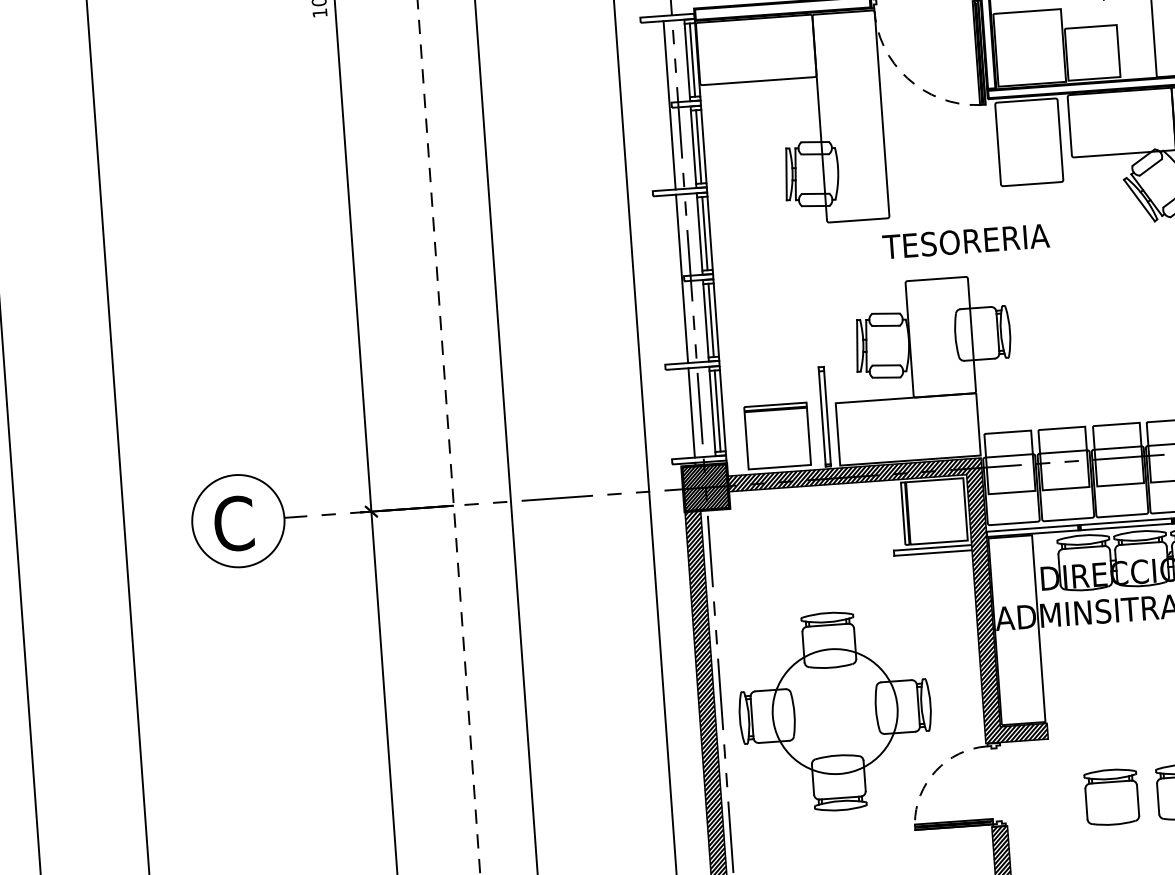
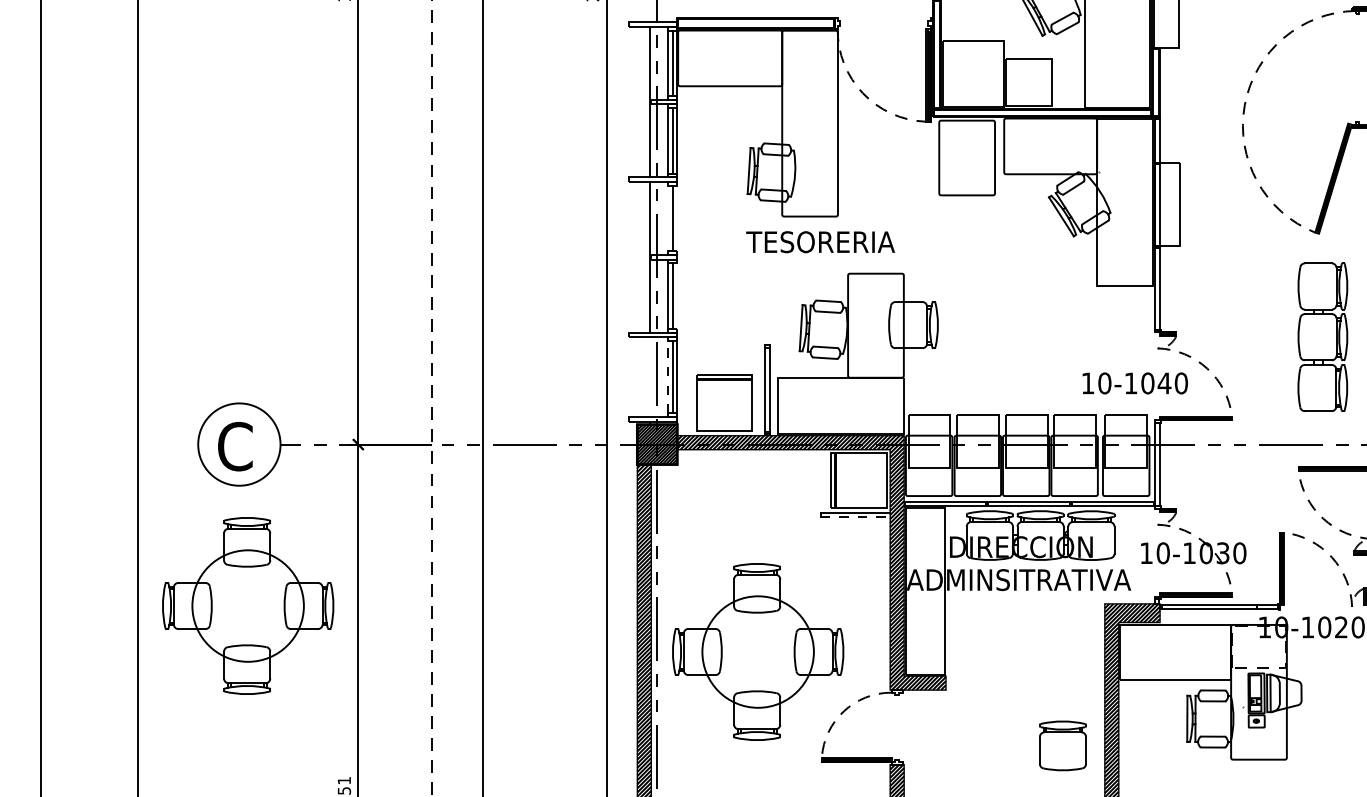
line: (700, 233) -> (668, 218), removed
line: (710, 233) -> (677, 218), removed
text: (966, 241) -> (820, 242), moved
line: (716, 319) -> (677, 295), removed
line: (712, 410) -> (668, 376), solid -> dashed
line: (691, 413) -> (649, 377), removed
line: (933, 553) -> (855, 517), solid -> dashed
part: (261, 700) -> (248, 605), added
part: (1111, 796) -> (998, 745), removed

